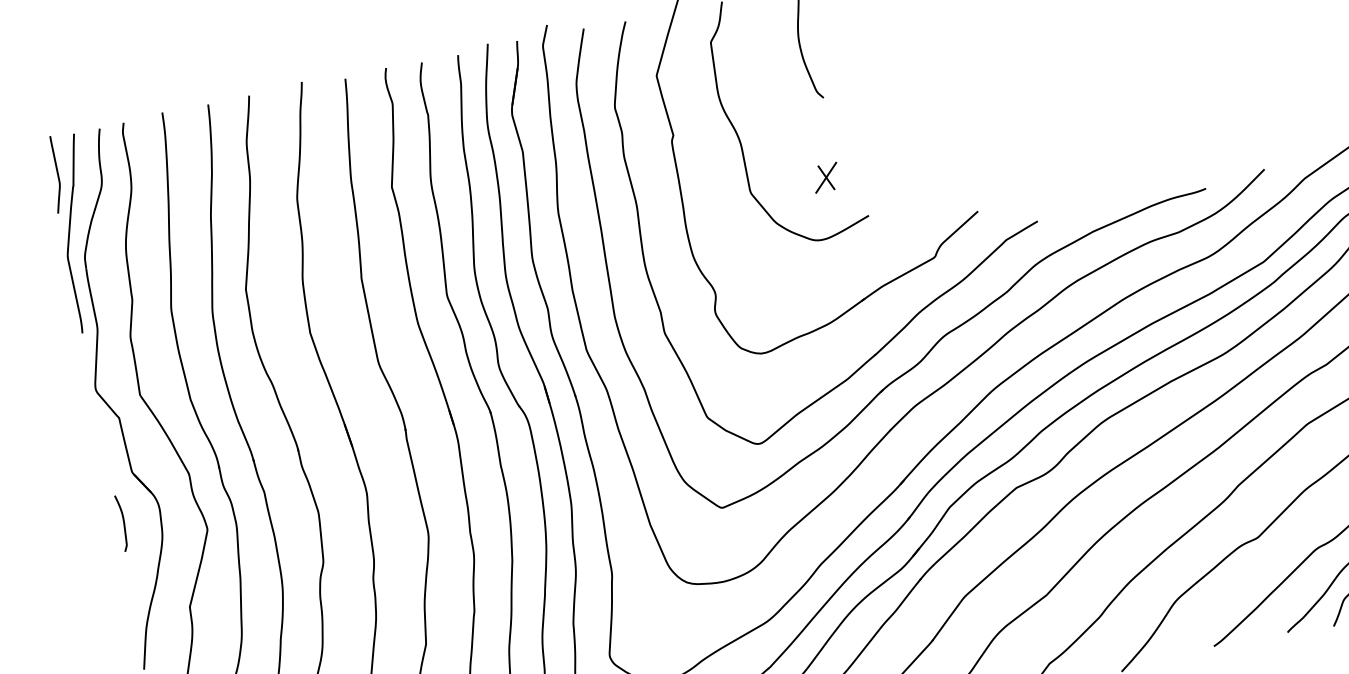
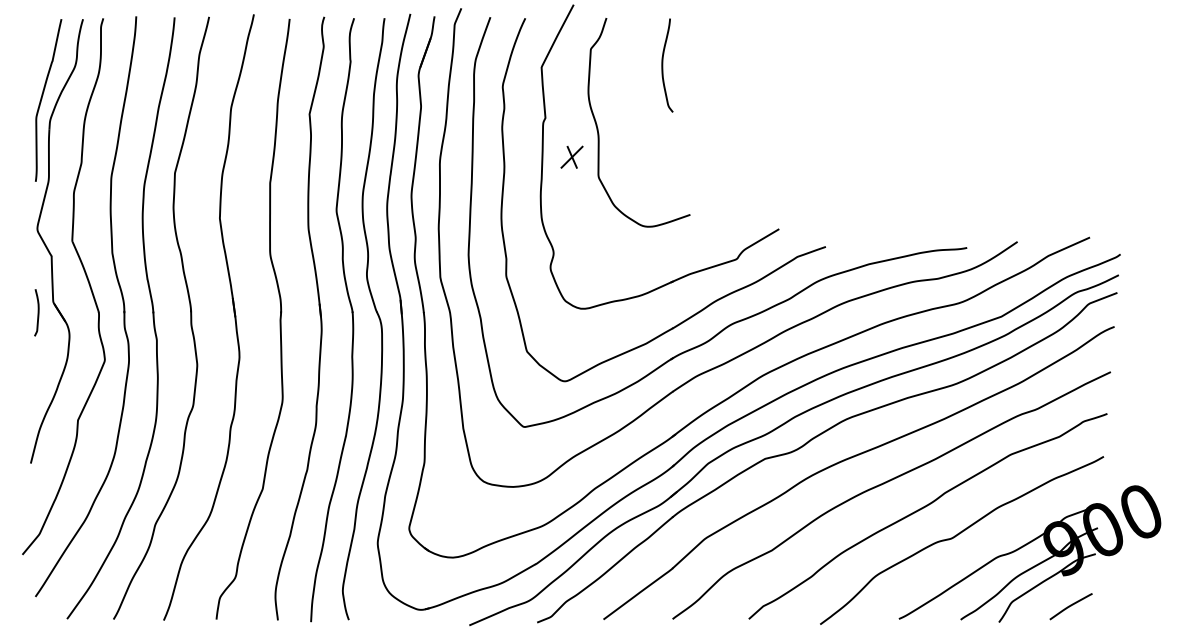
curve: (57, 174) -> (41, 49), removed
part: (825, 177) -> (571, 156), moved
curve: (122, 522) -> (37, 312), moved

